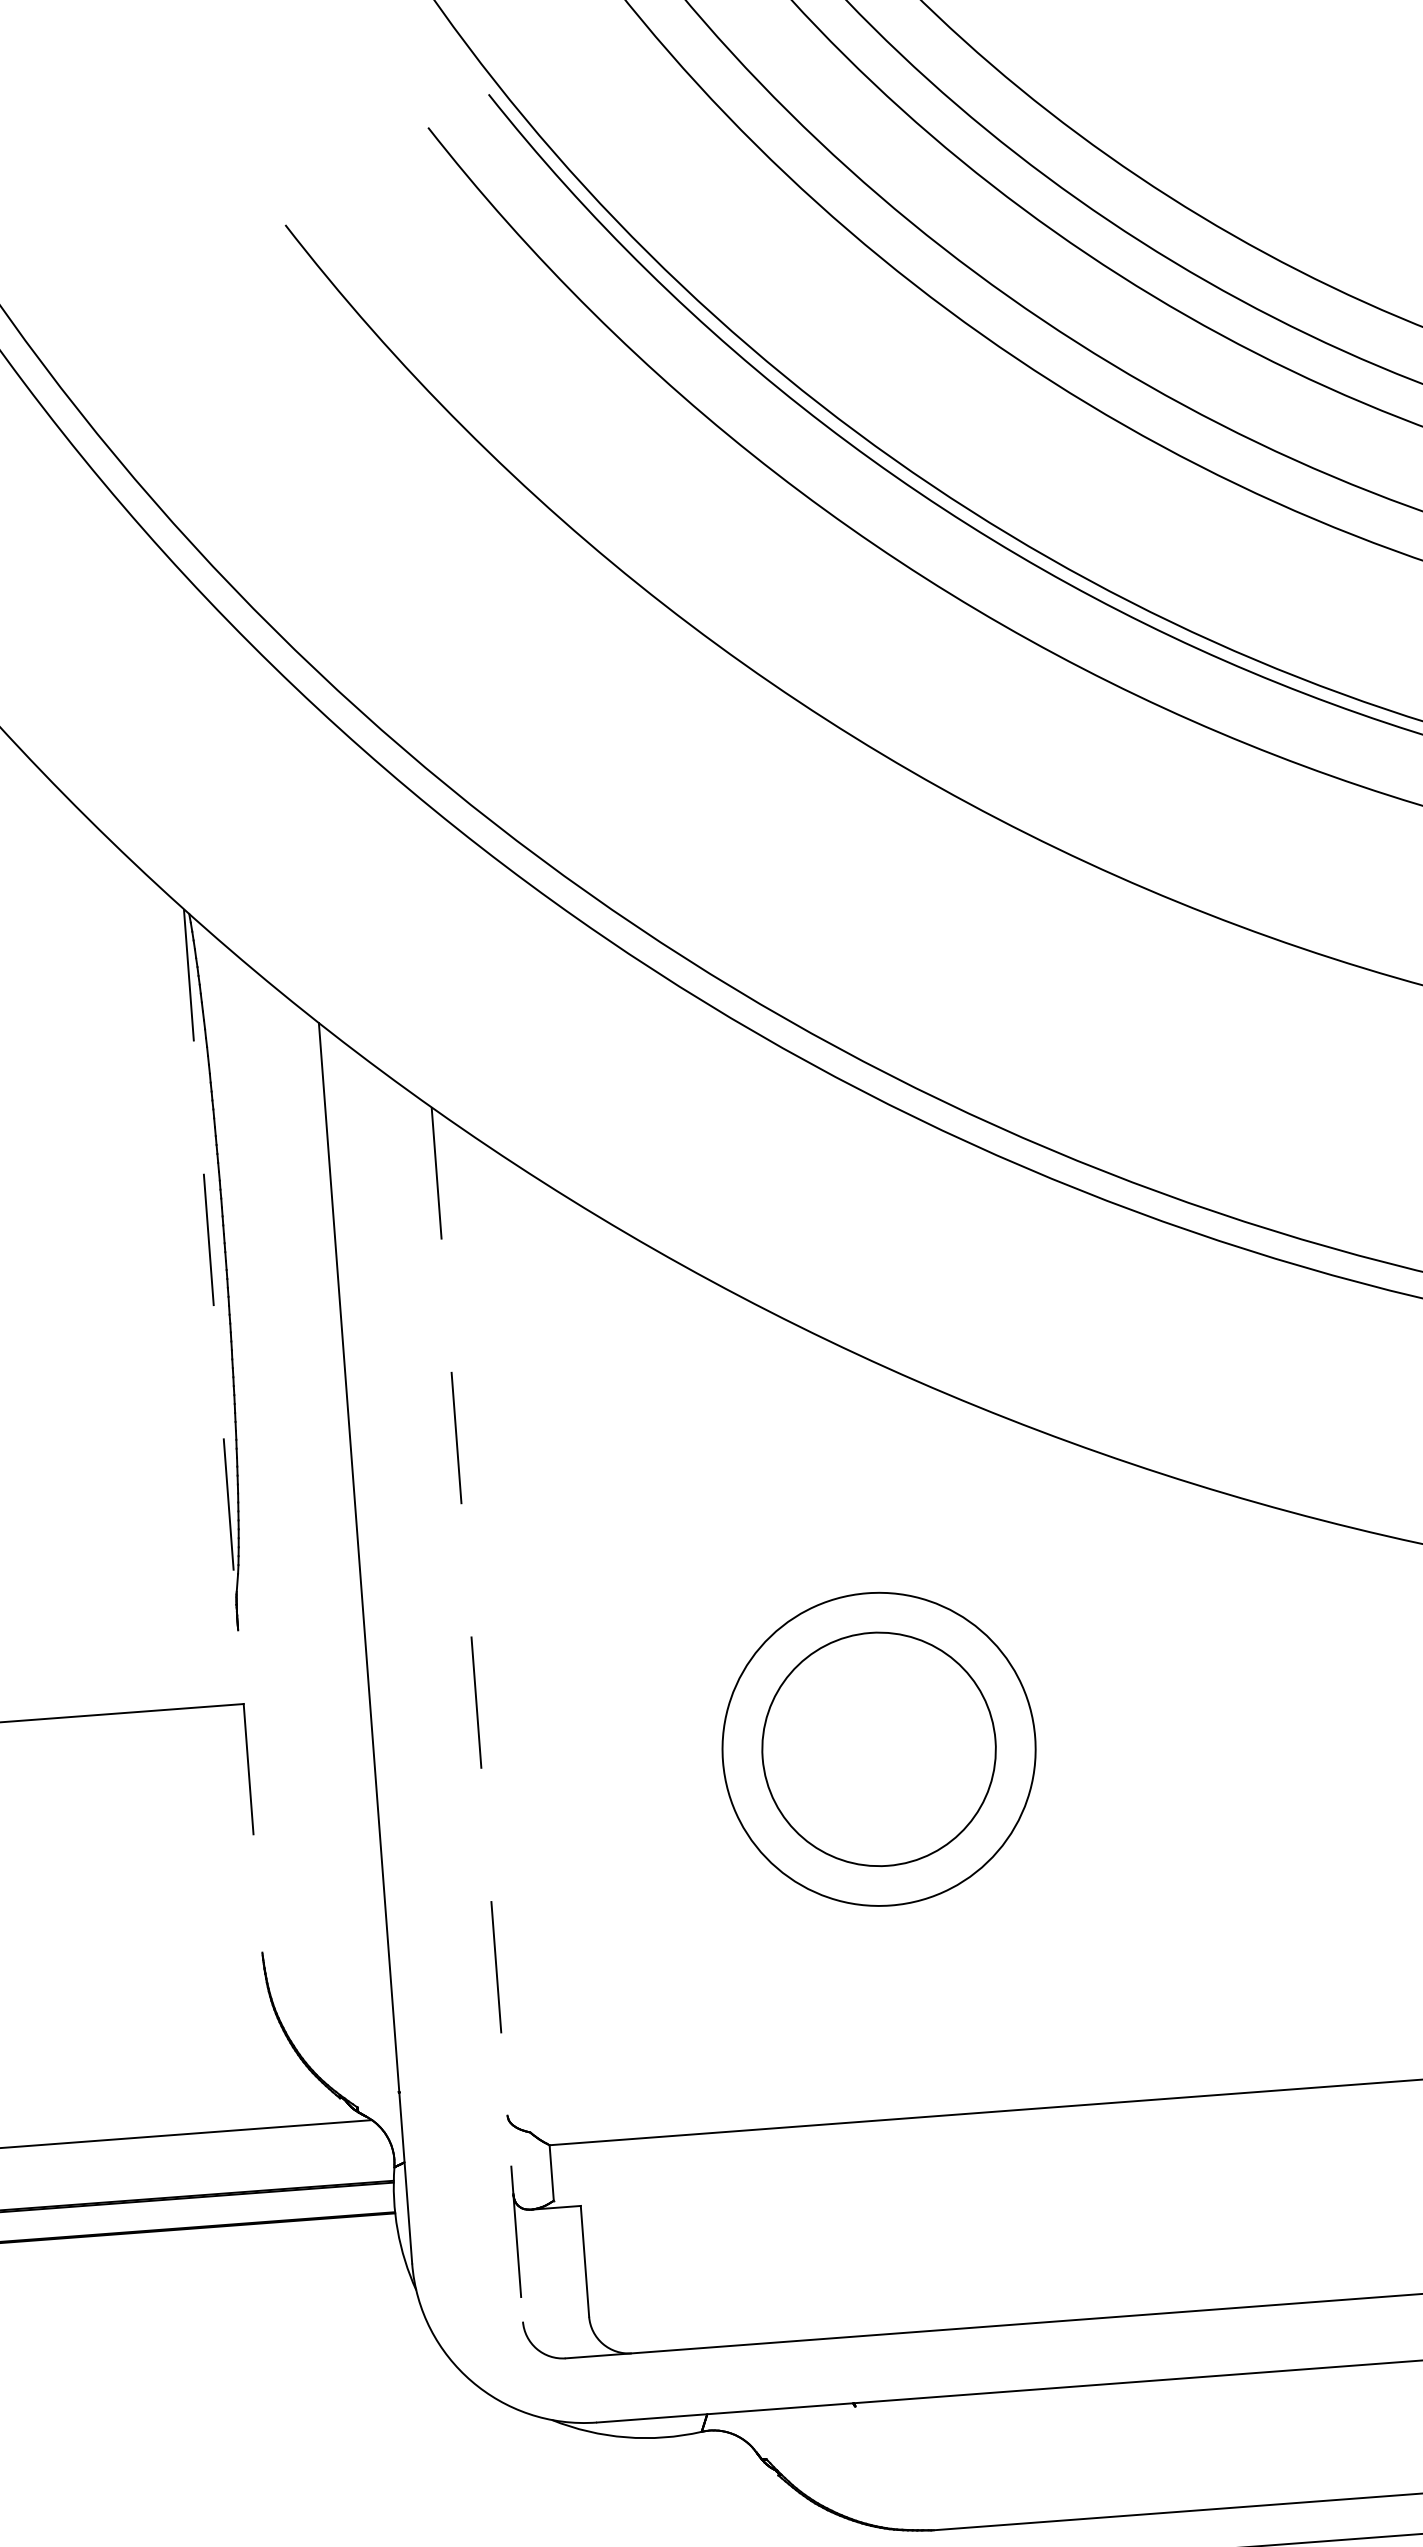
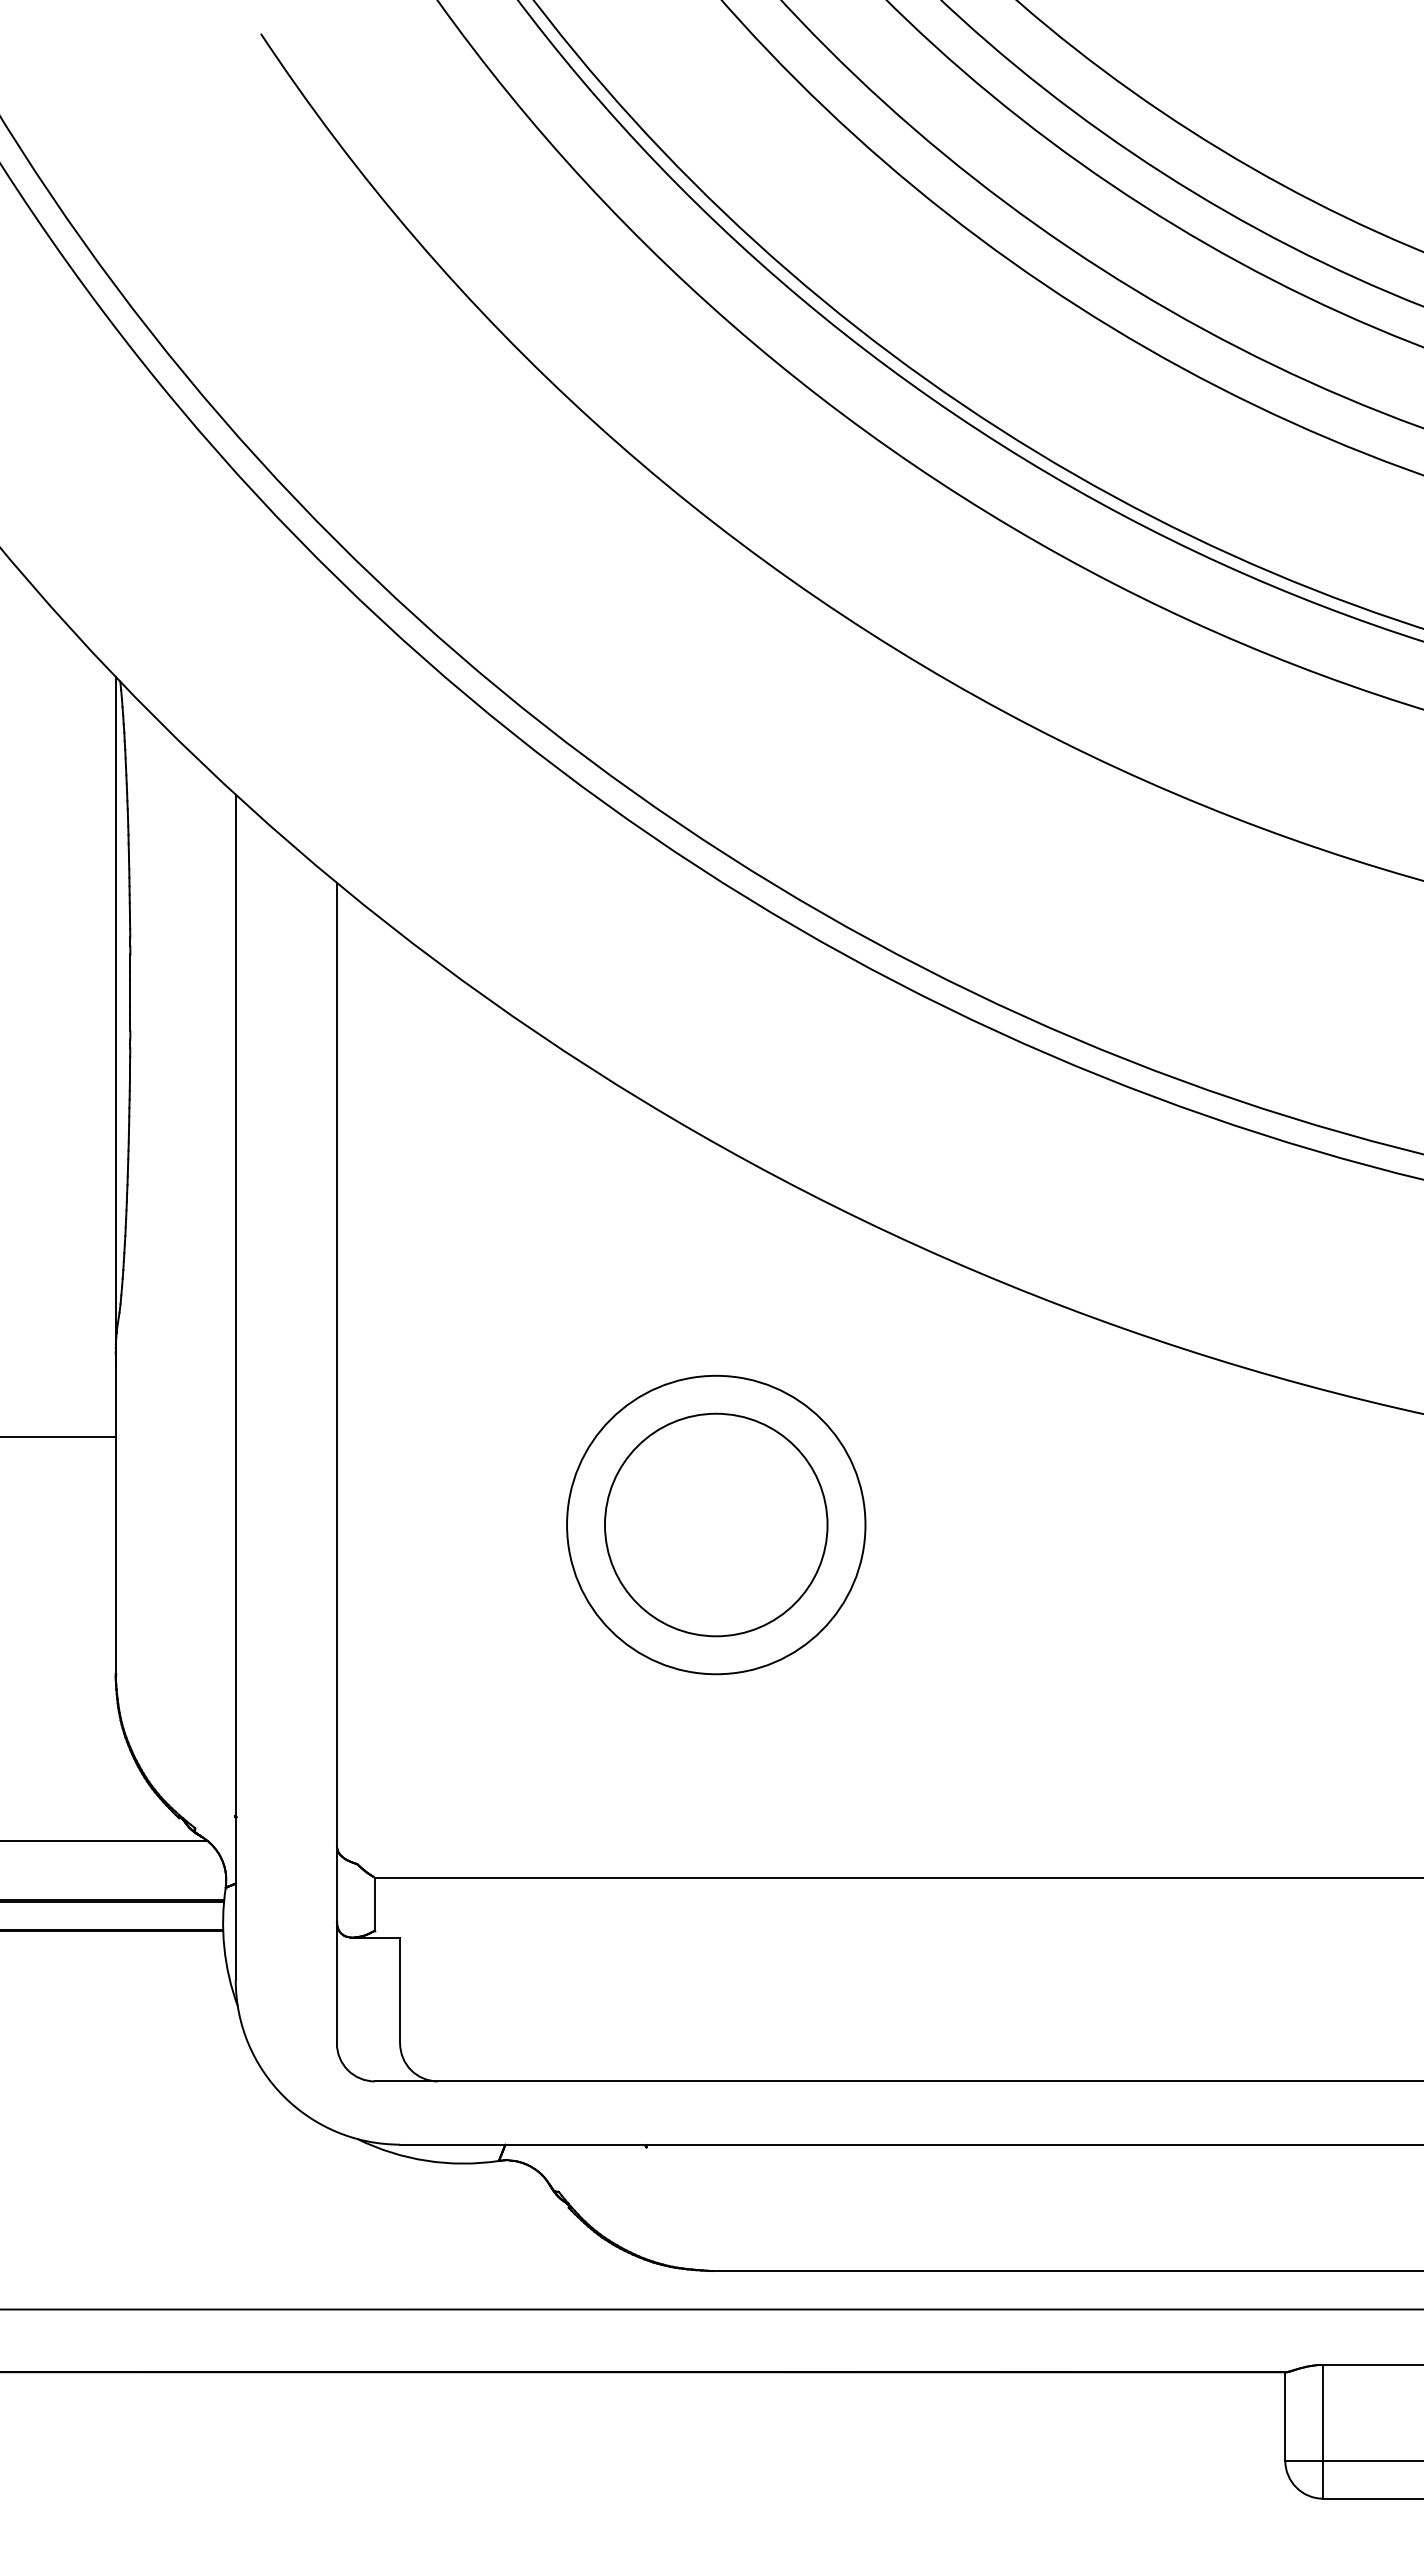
line: (223, 1431) -> (115, 1176), dashed -> solid
line: (476, 1714) -> (336, 1463), dashed -> solid

